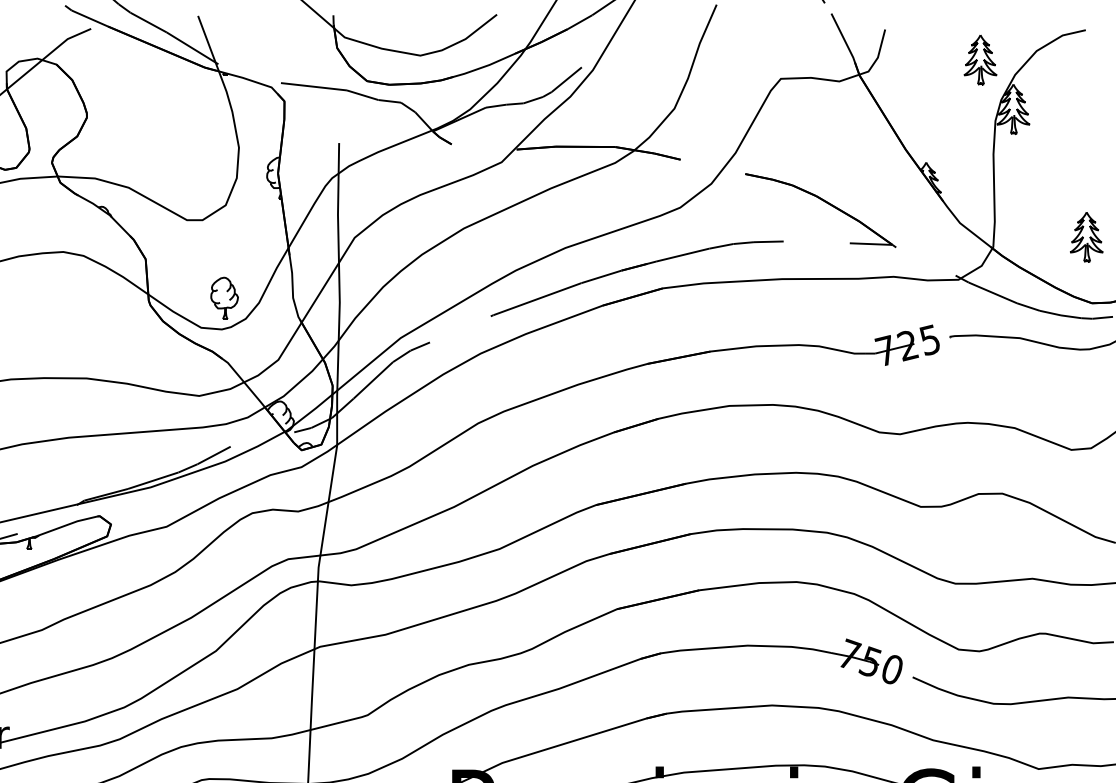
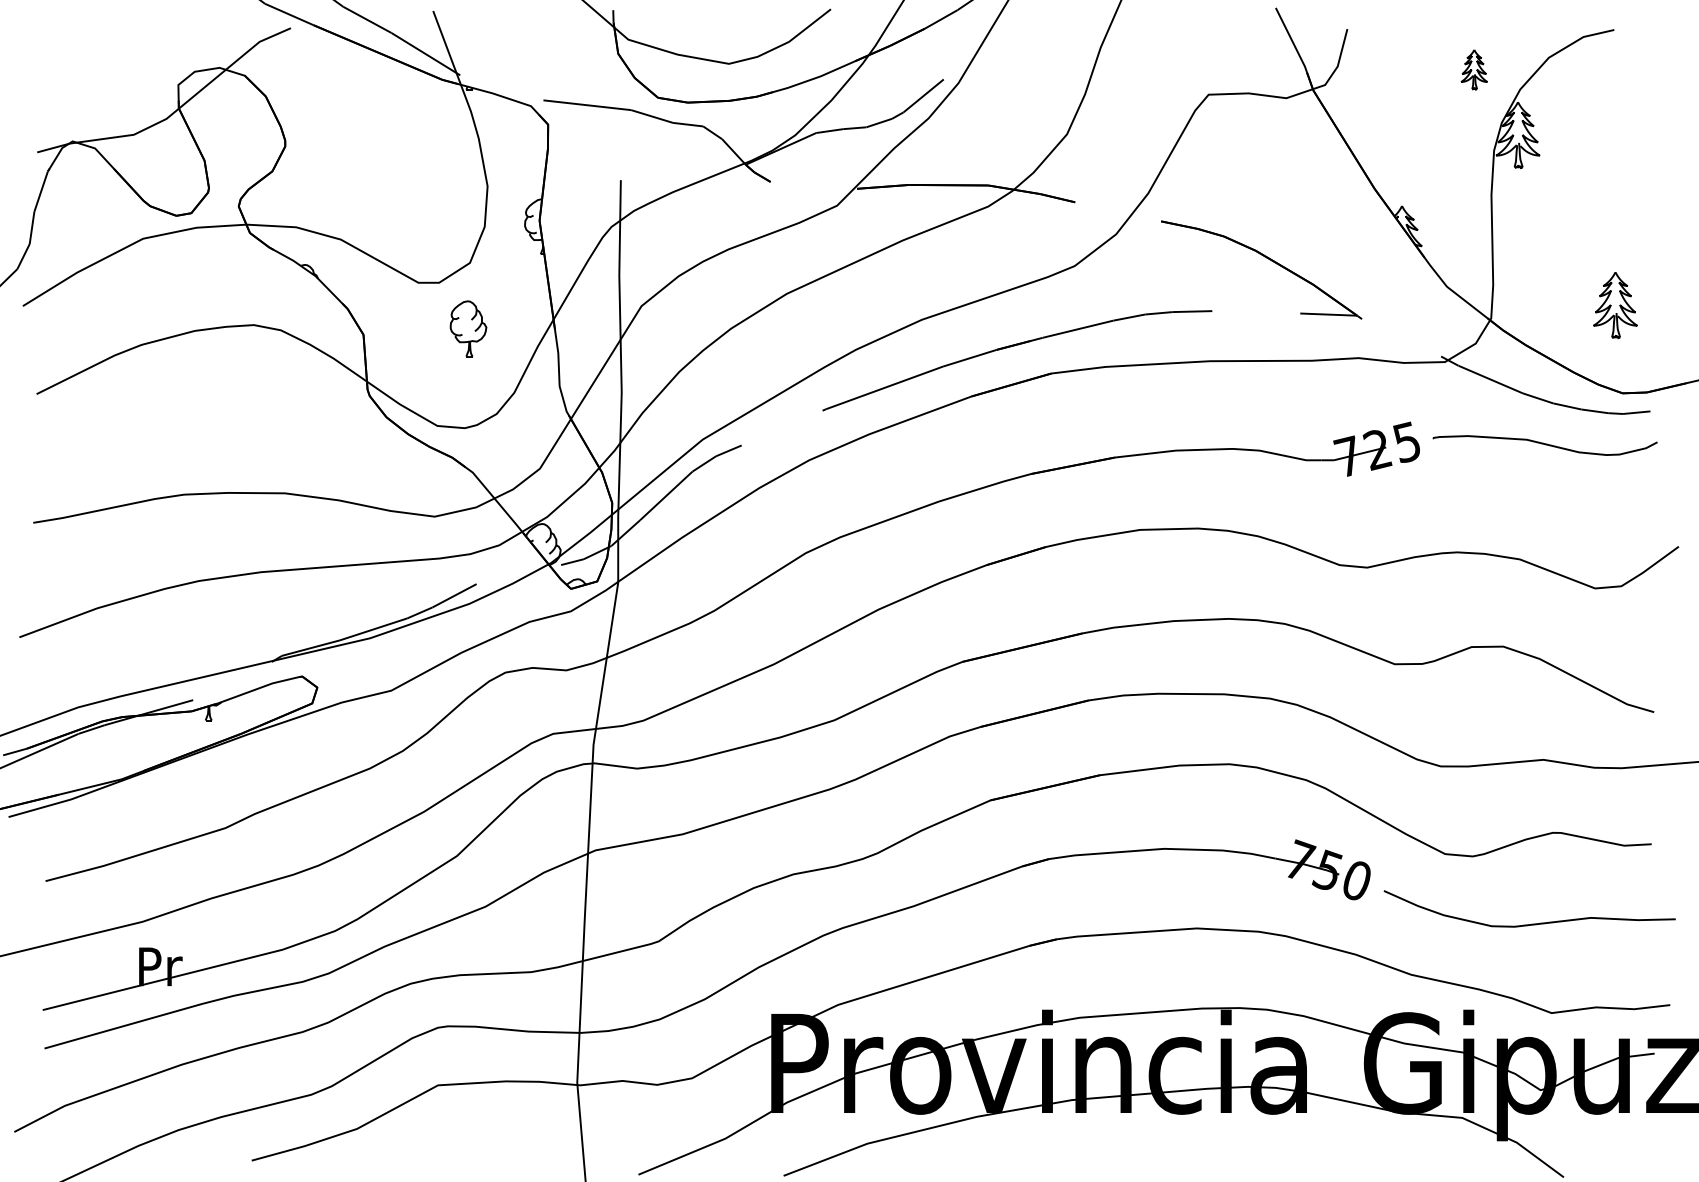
part: (980, 59) -> (1474, 69), size x0.6
part: (224, 298) -> (468, 328), moved

